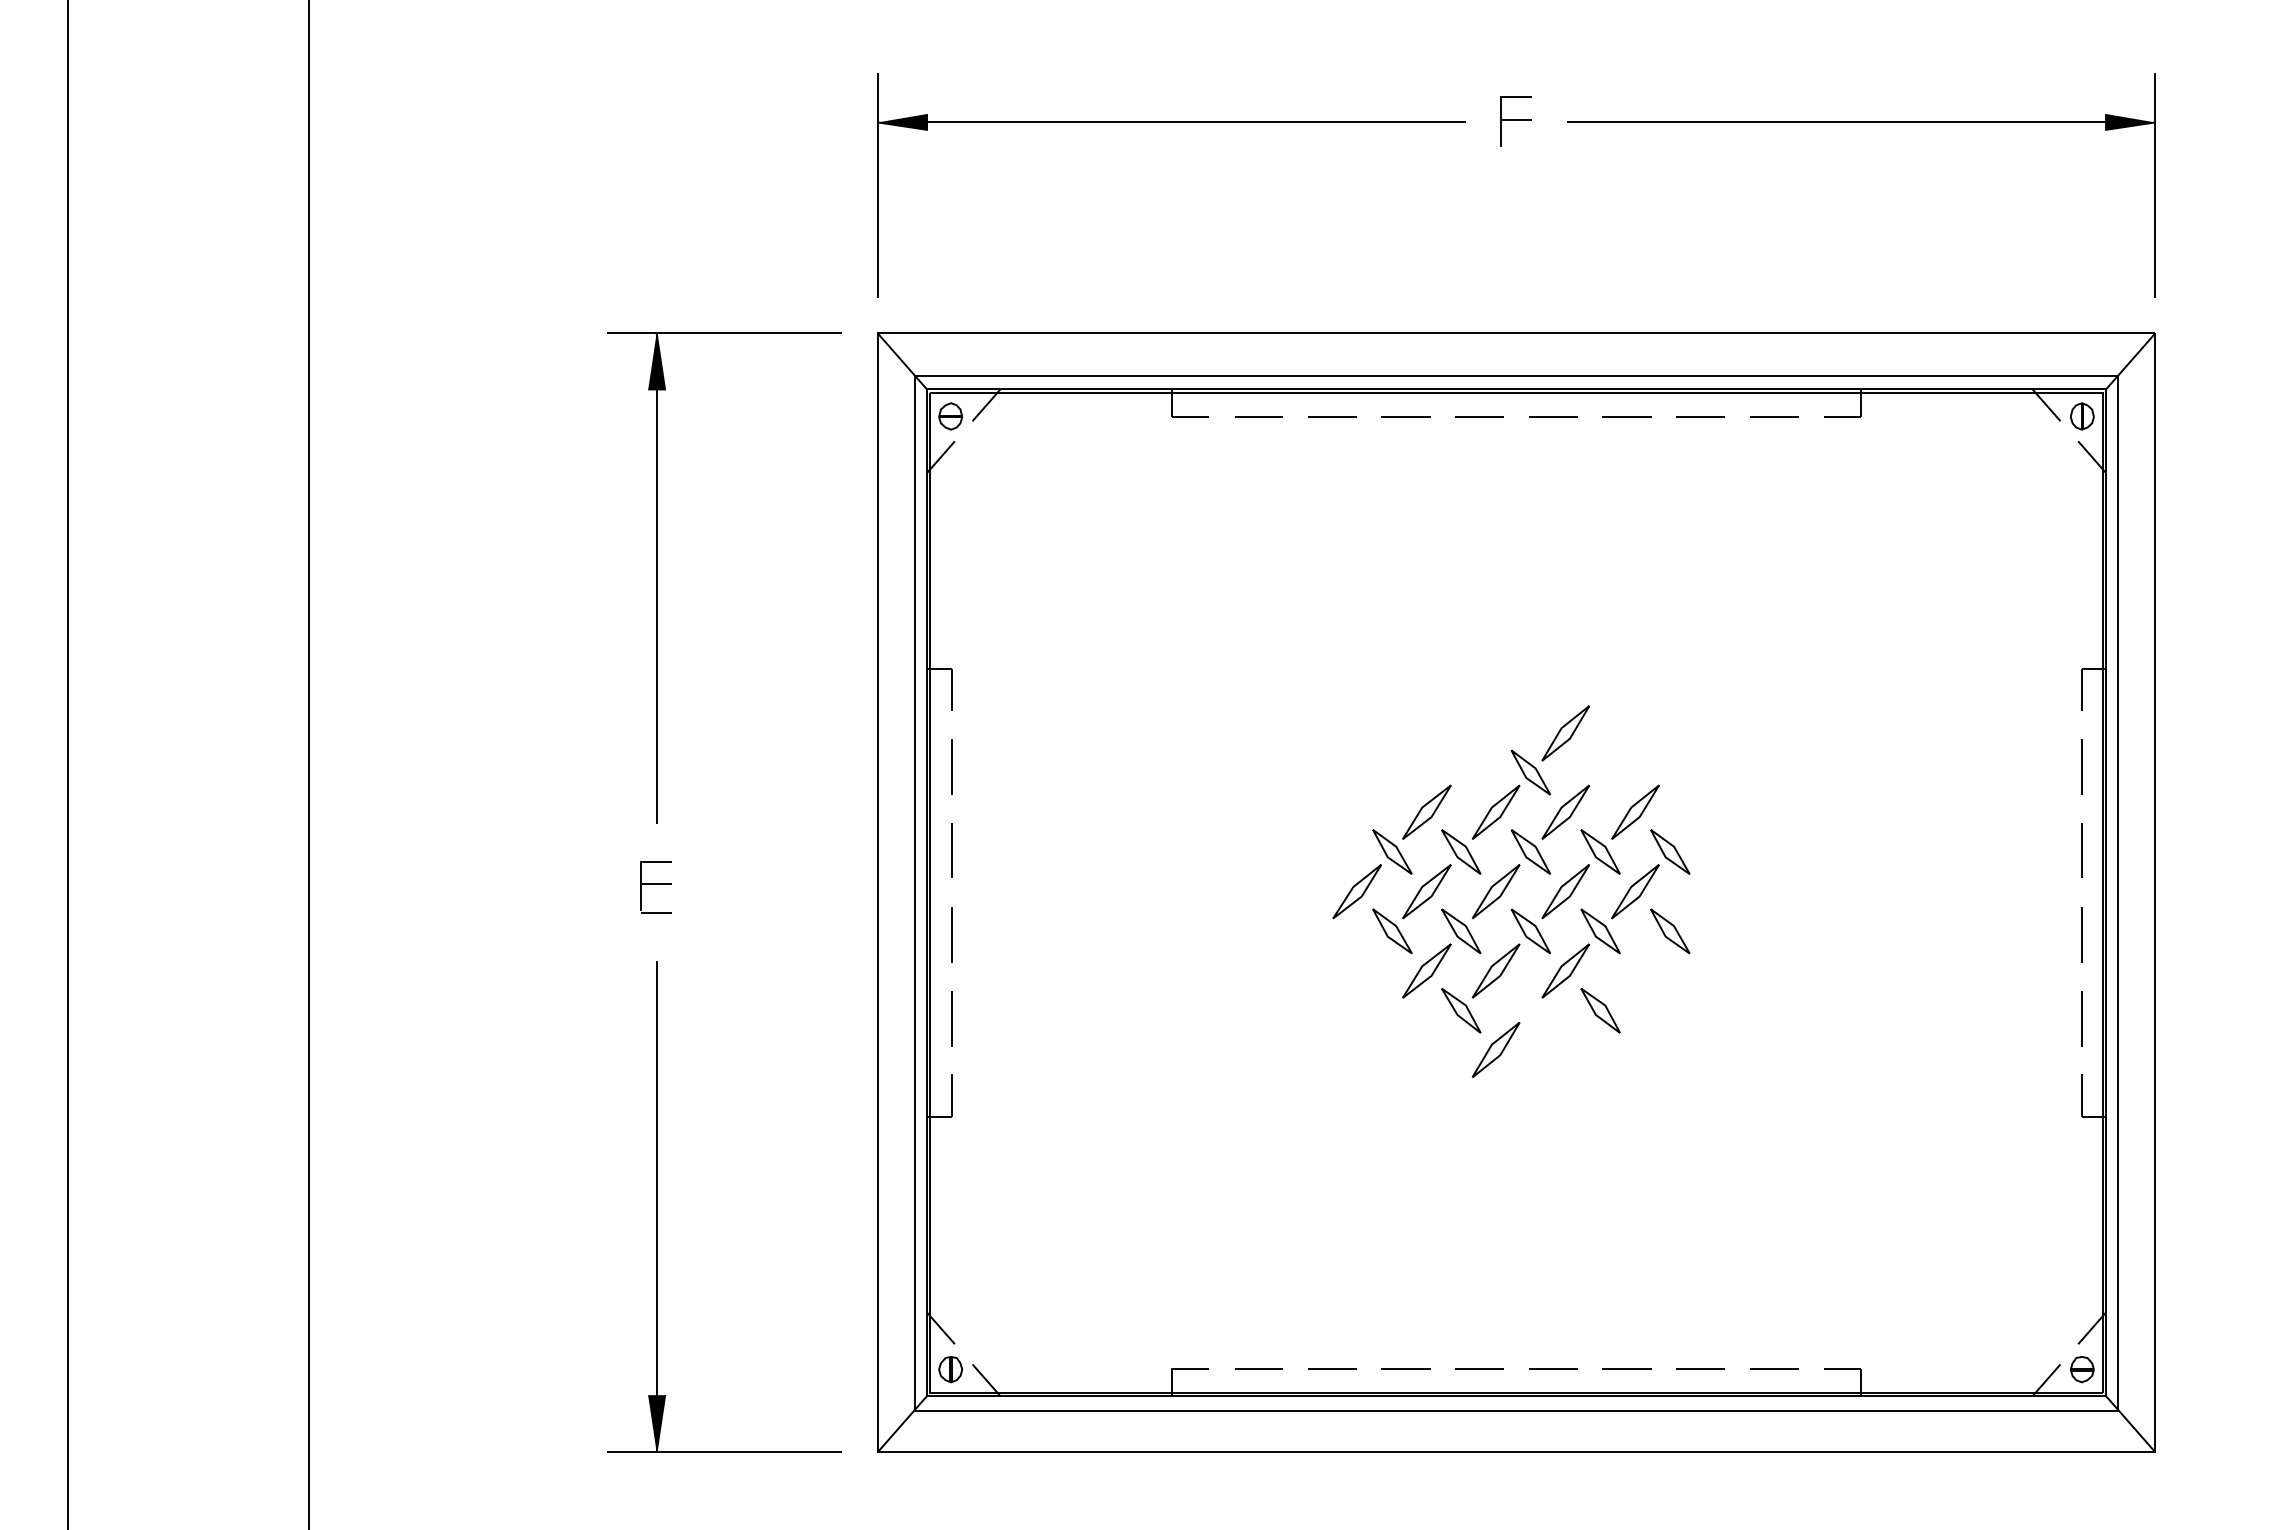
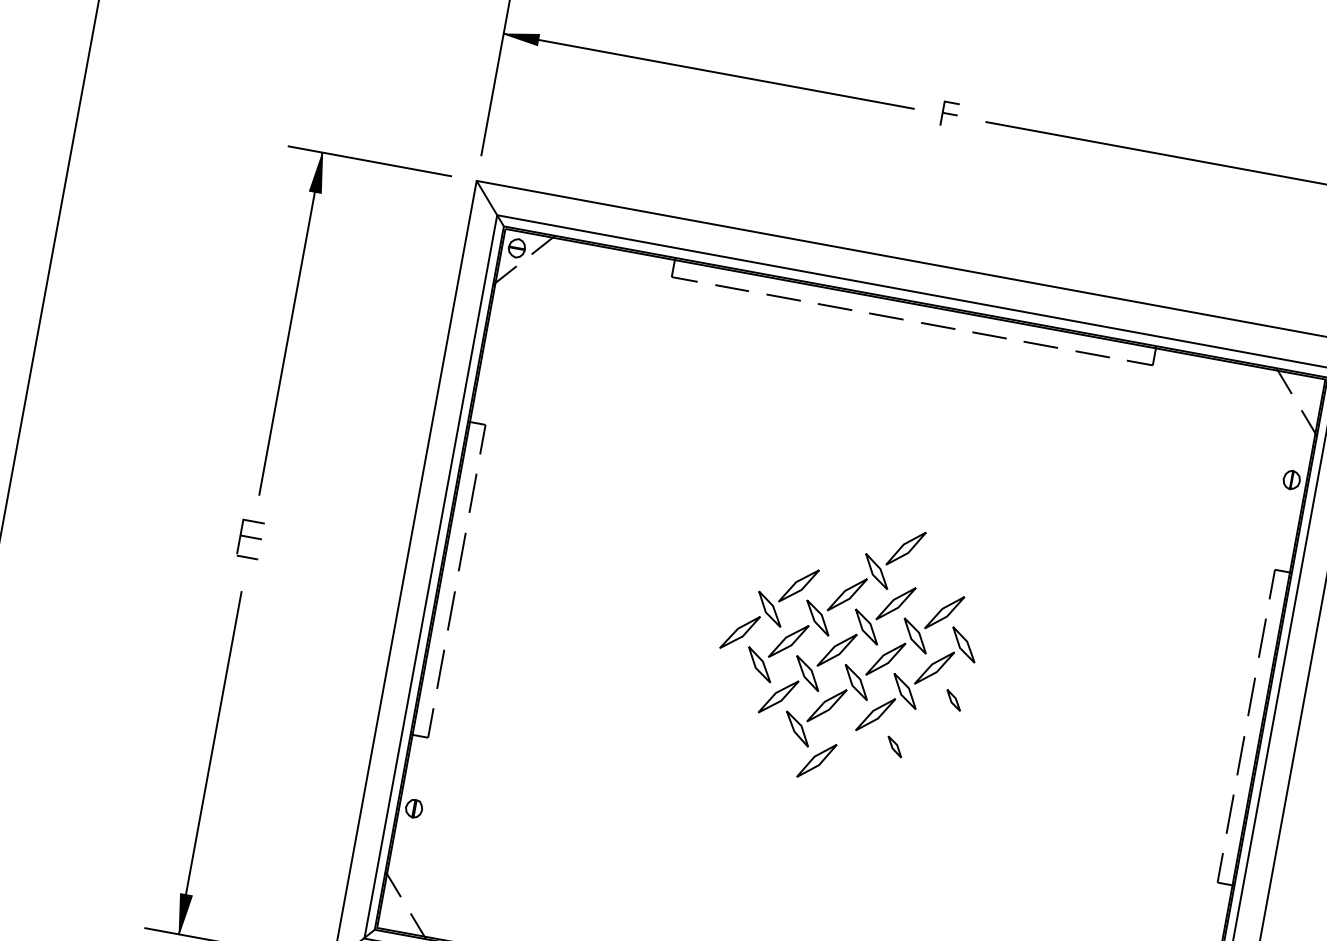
part: (1515, 121) -> (949, 114), size x0.7
part: (2082, 416) -> (1291, 480), moved
part: (1670, 931) -> (953, 700), size x0.6
part: (1600, 1010) -> (894, 746), size x0.6
part: (950, 1369) -> (413, 808), moved

